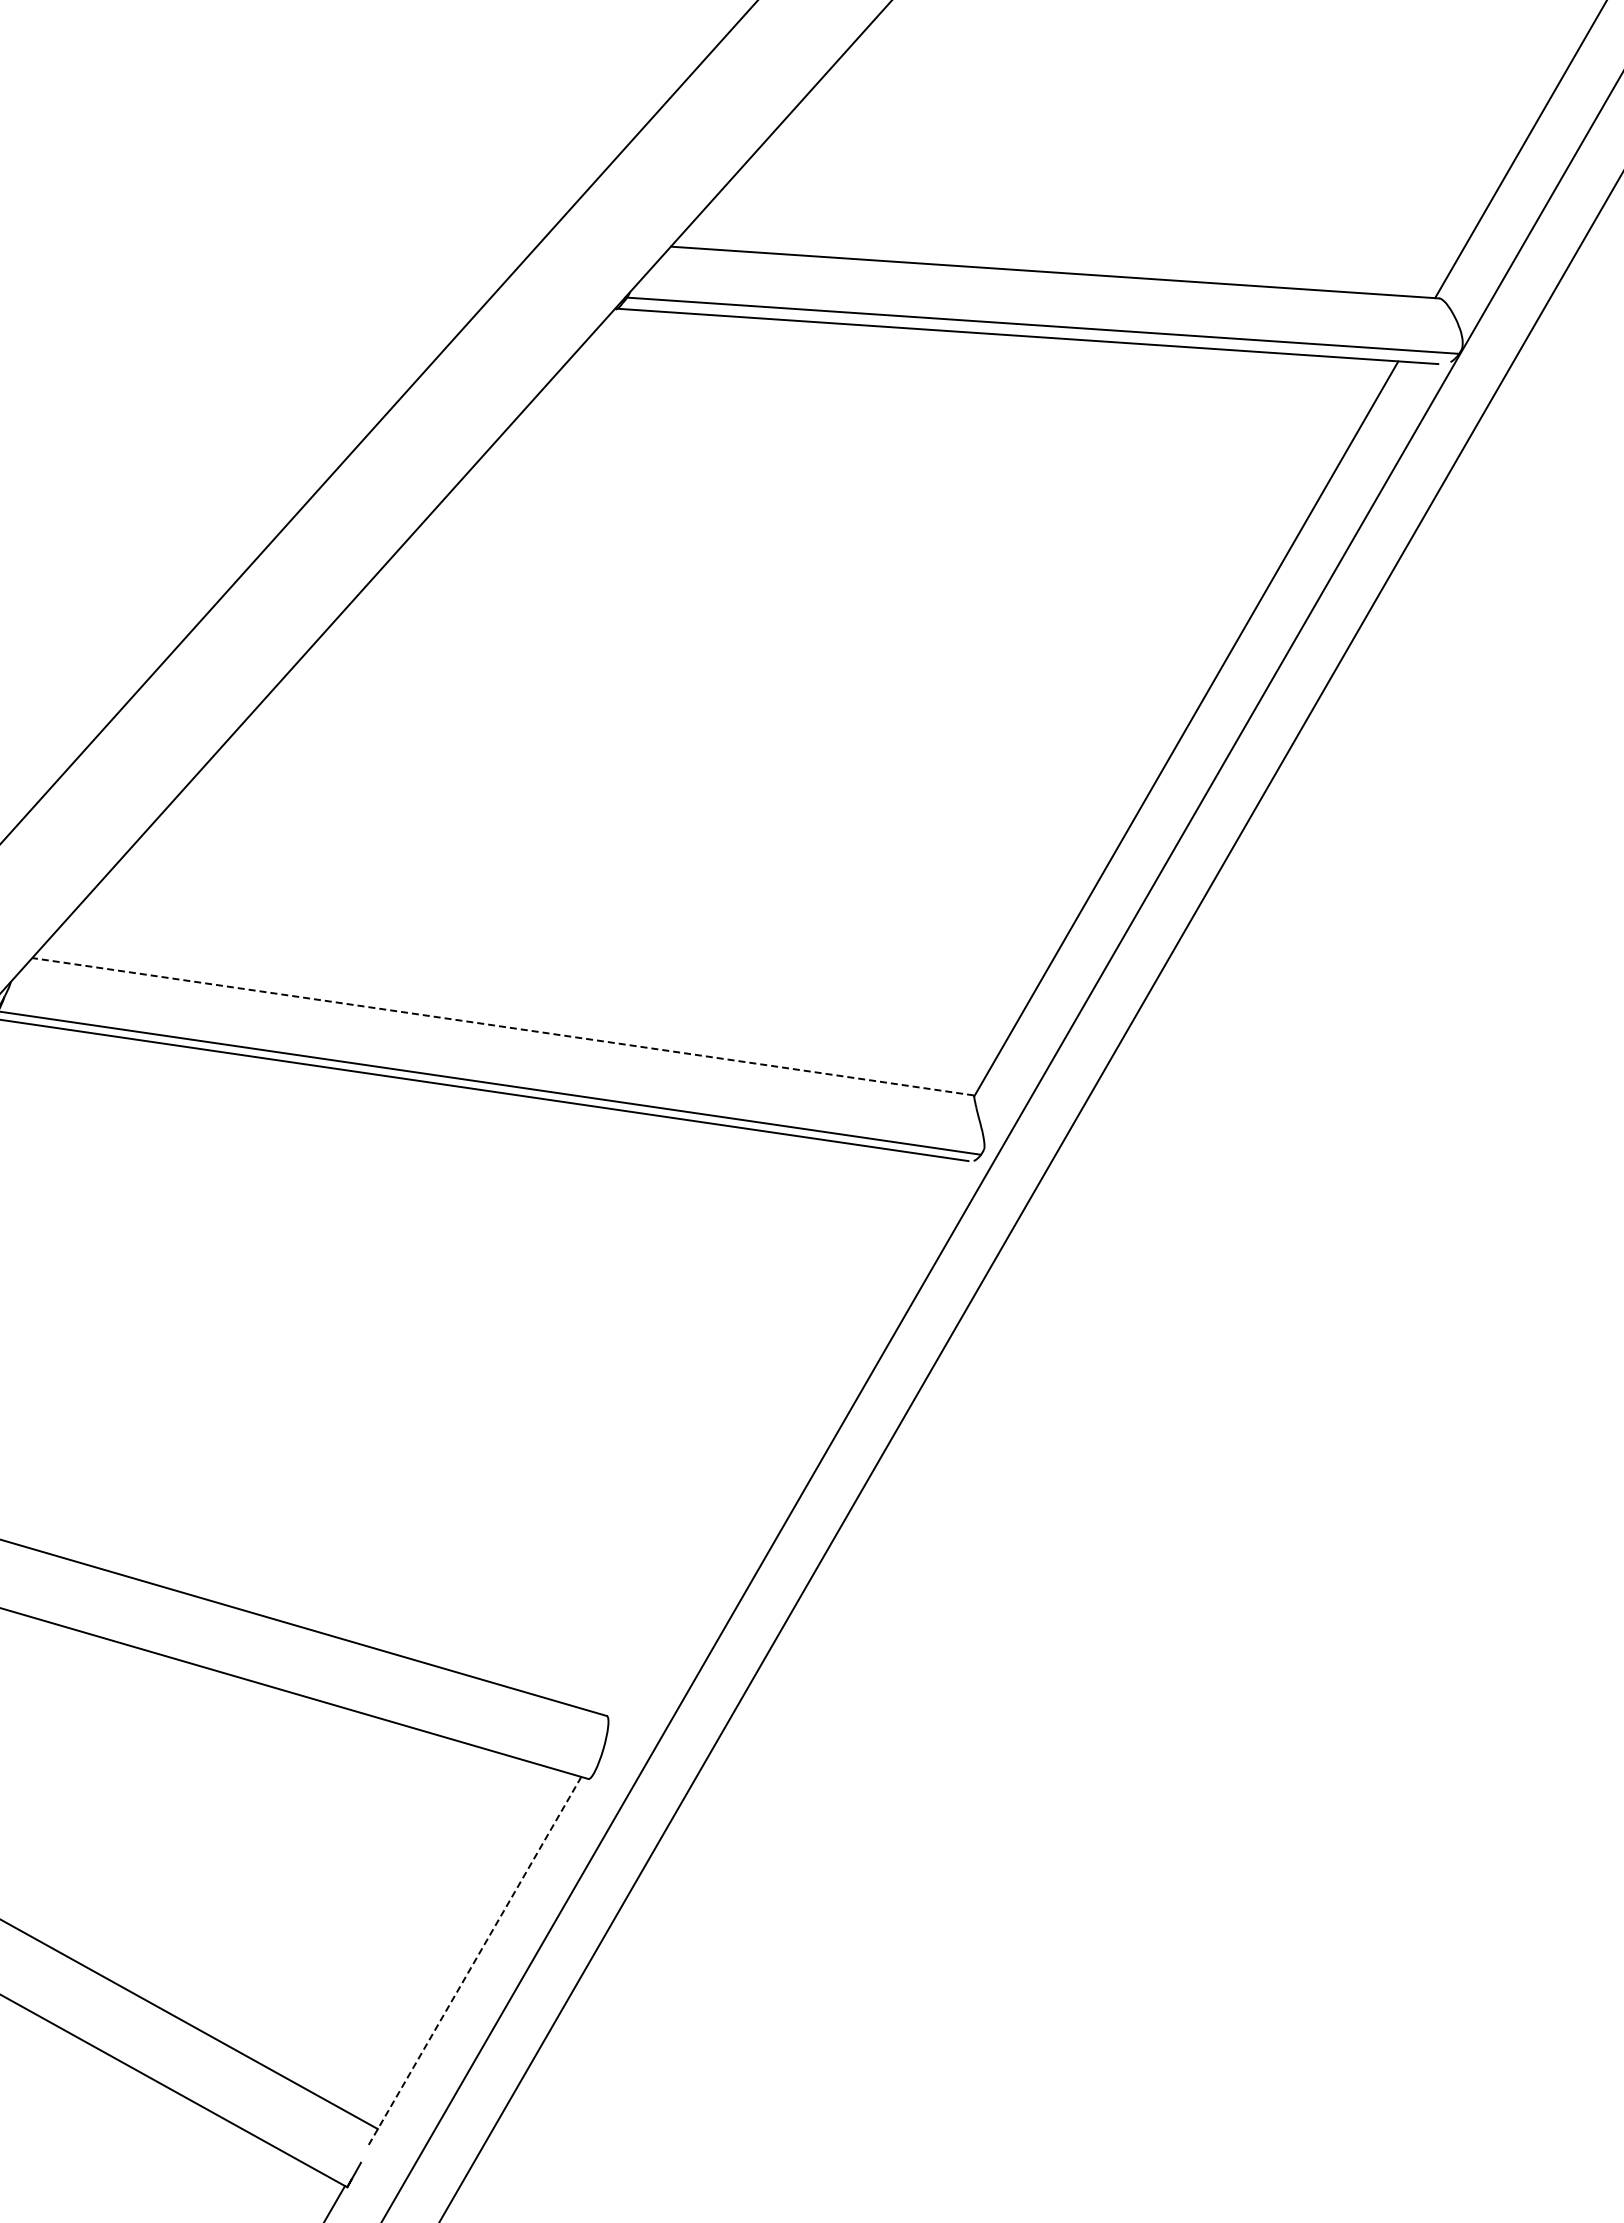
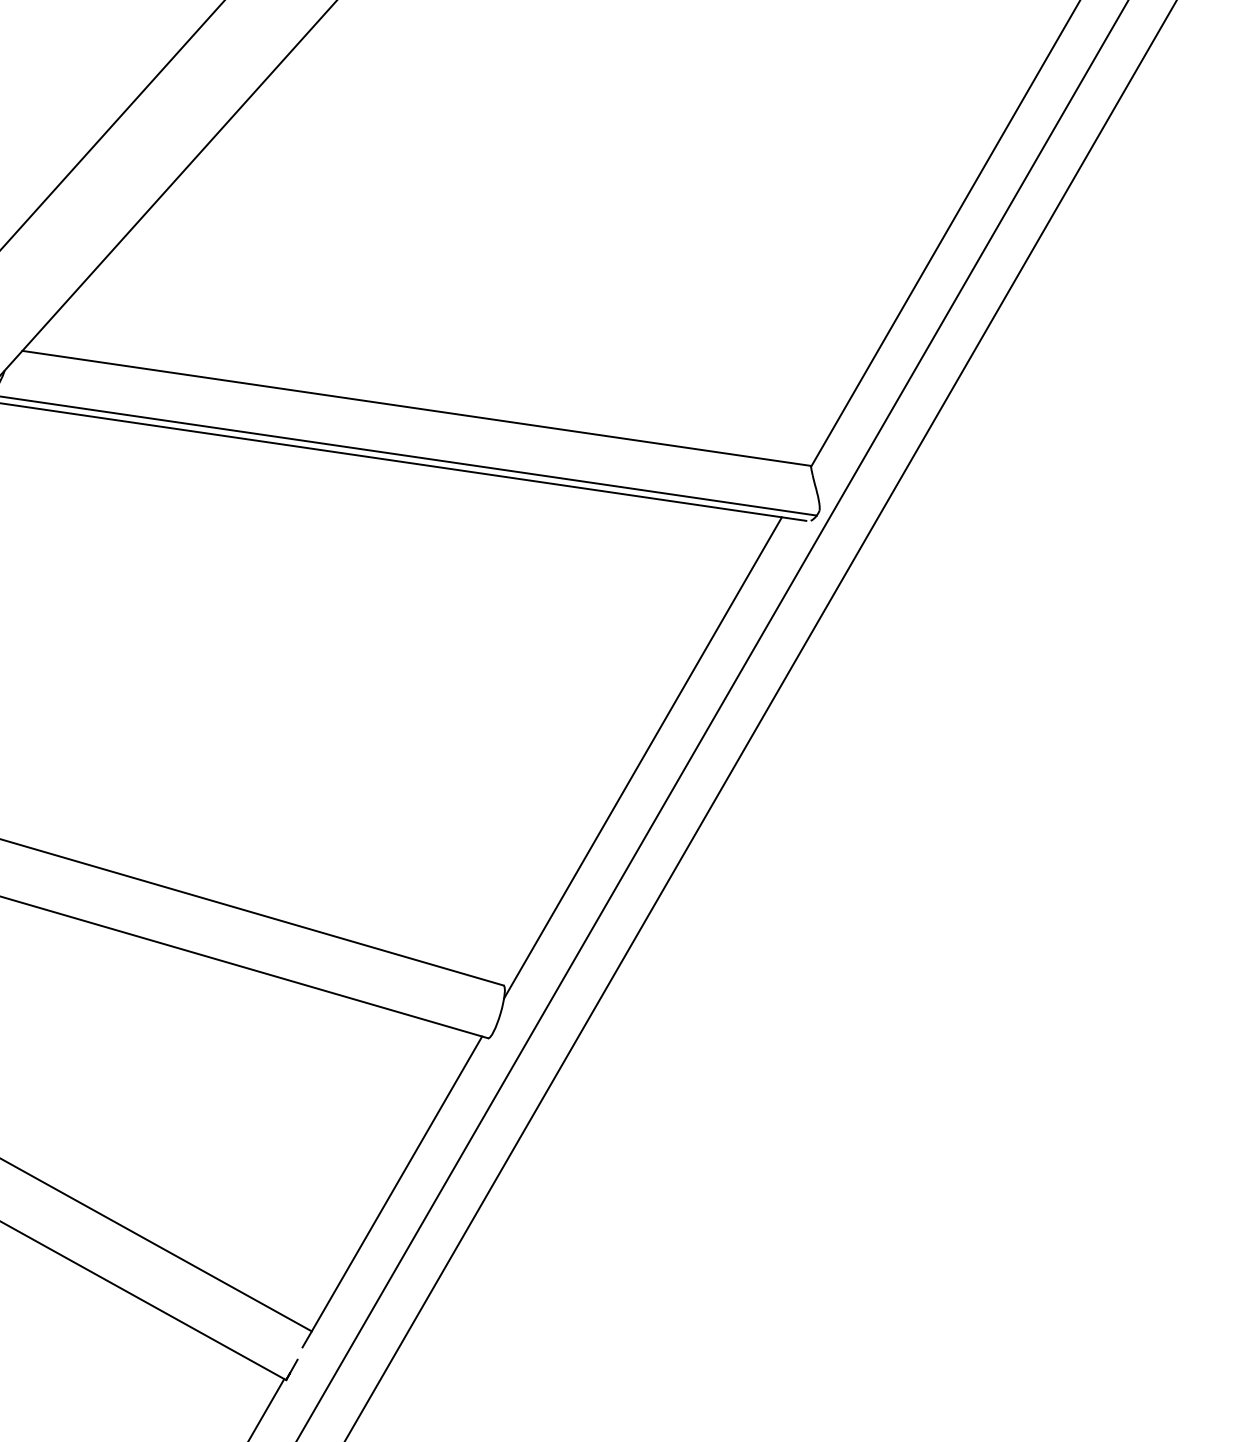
line: (503, 1026) -> (416, 408), dashed -> solid
line: (773, 1443) -> (643, 757), added
line: (473, 1962) -> (391, 1191), dashed -> solid

